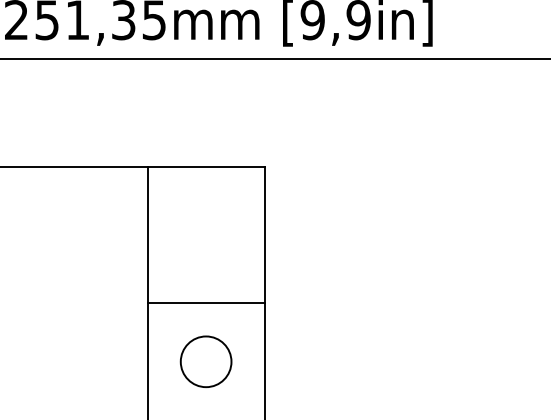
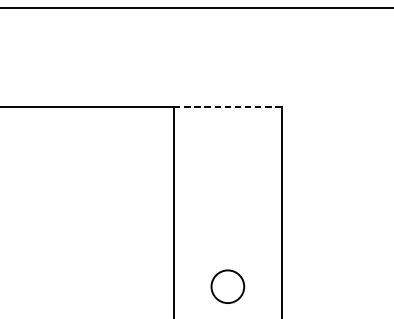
line: (205, 166) -> (227, 106), solid -> dashed
line: (205, 303) -> (227, 233), removed
circle: (205, 361) -> (227, 286), size x0.7

